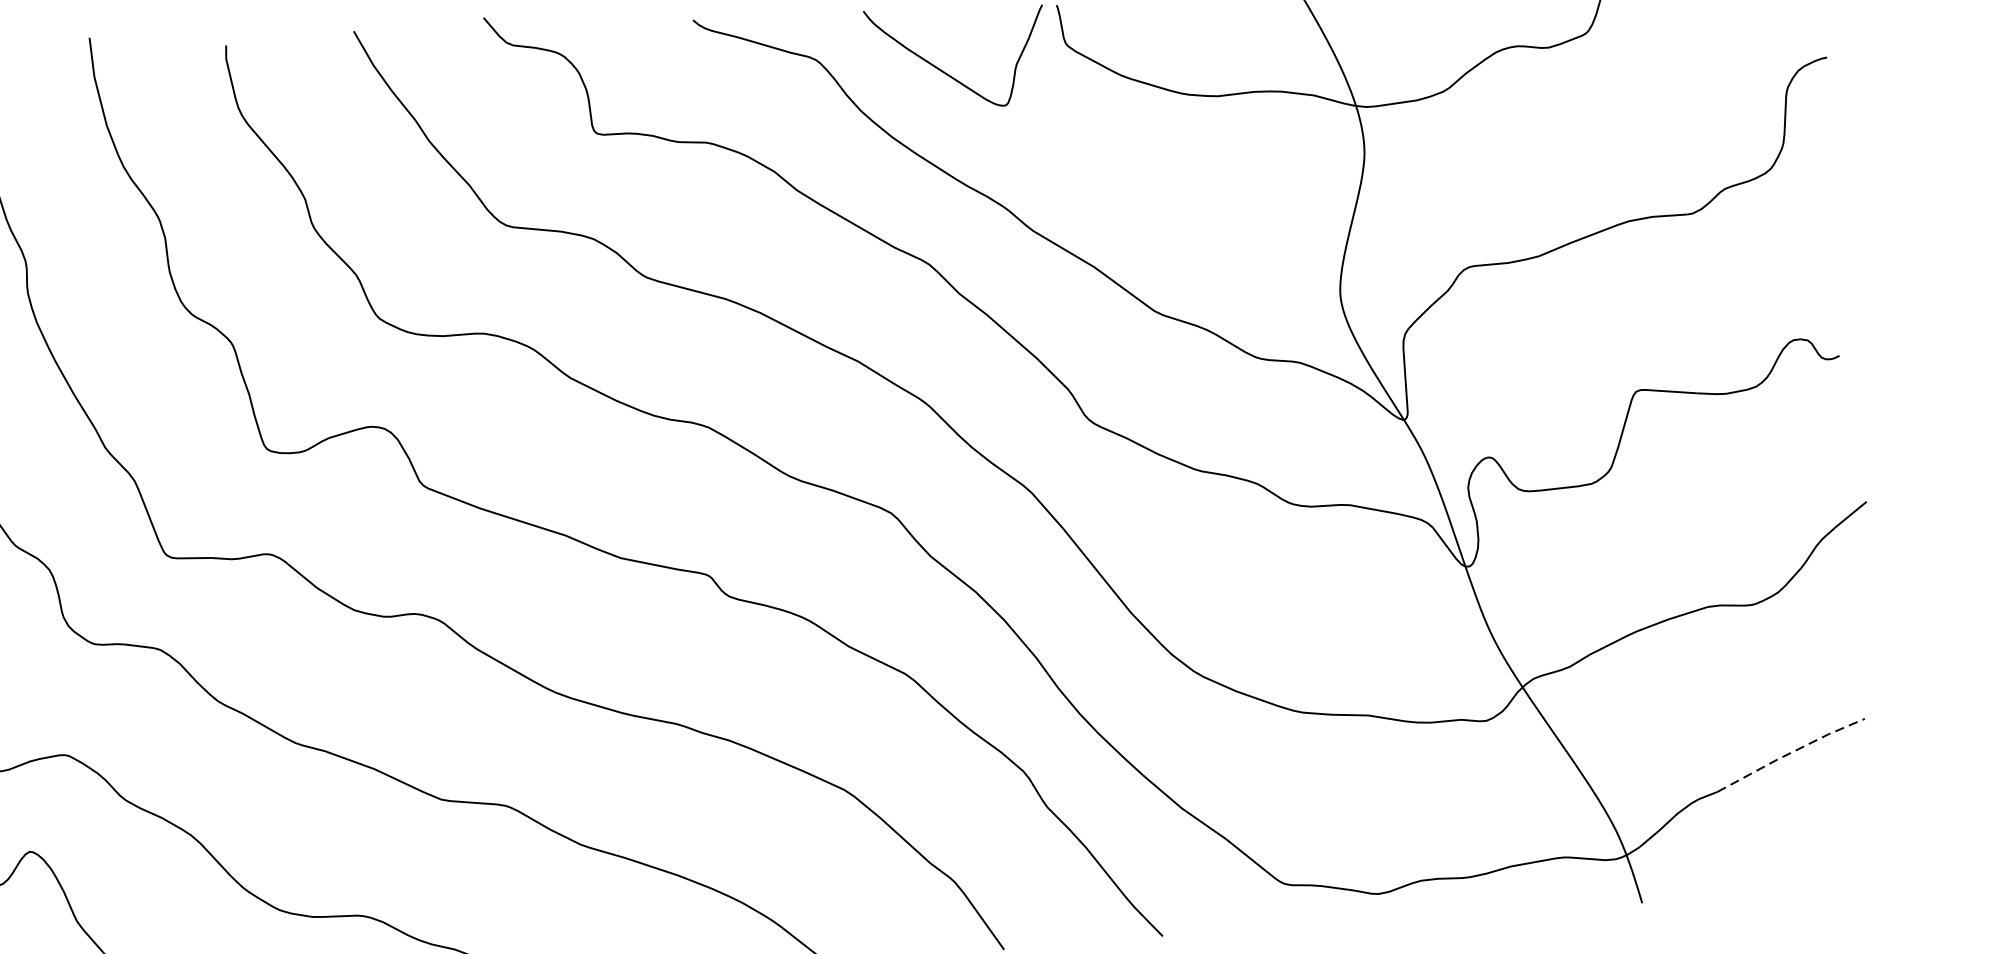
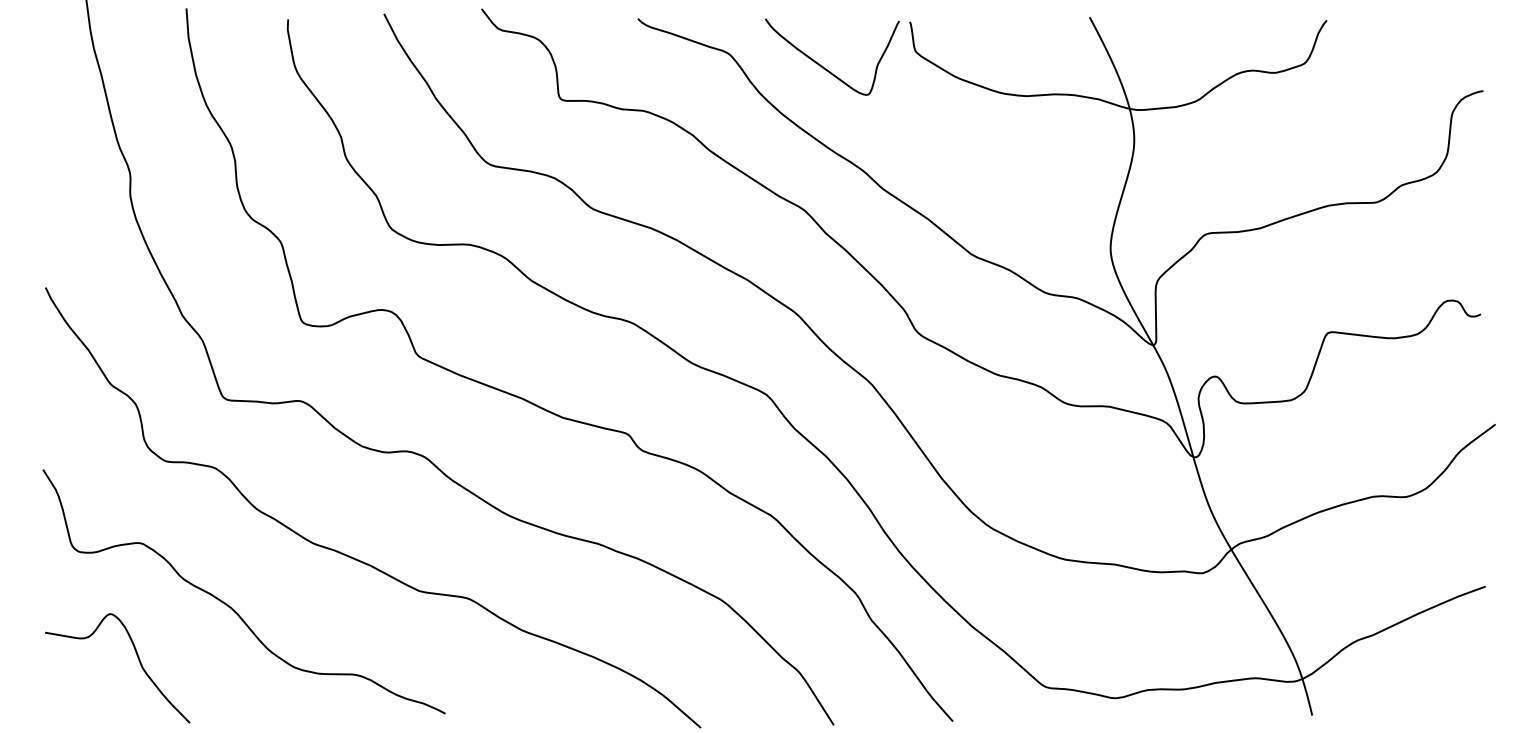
line: (1790, 753) -> (1428, 609), dashed -> solid

